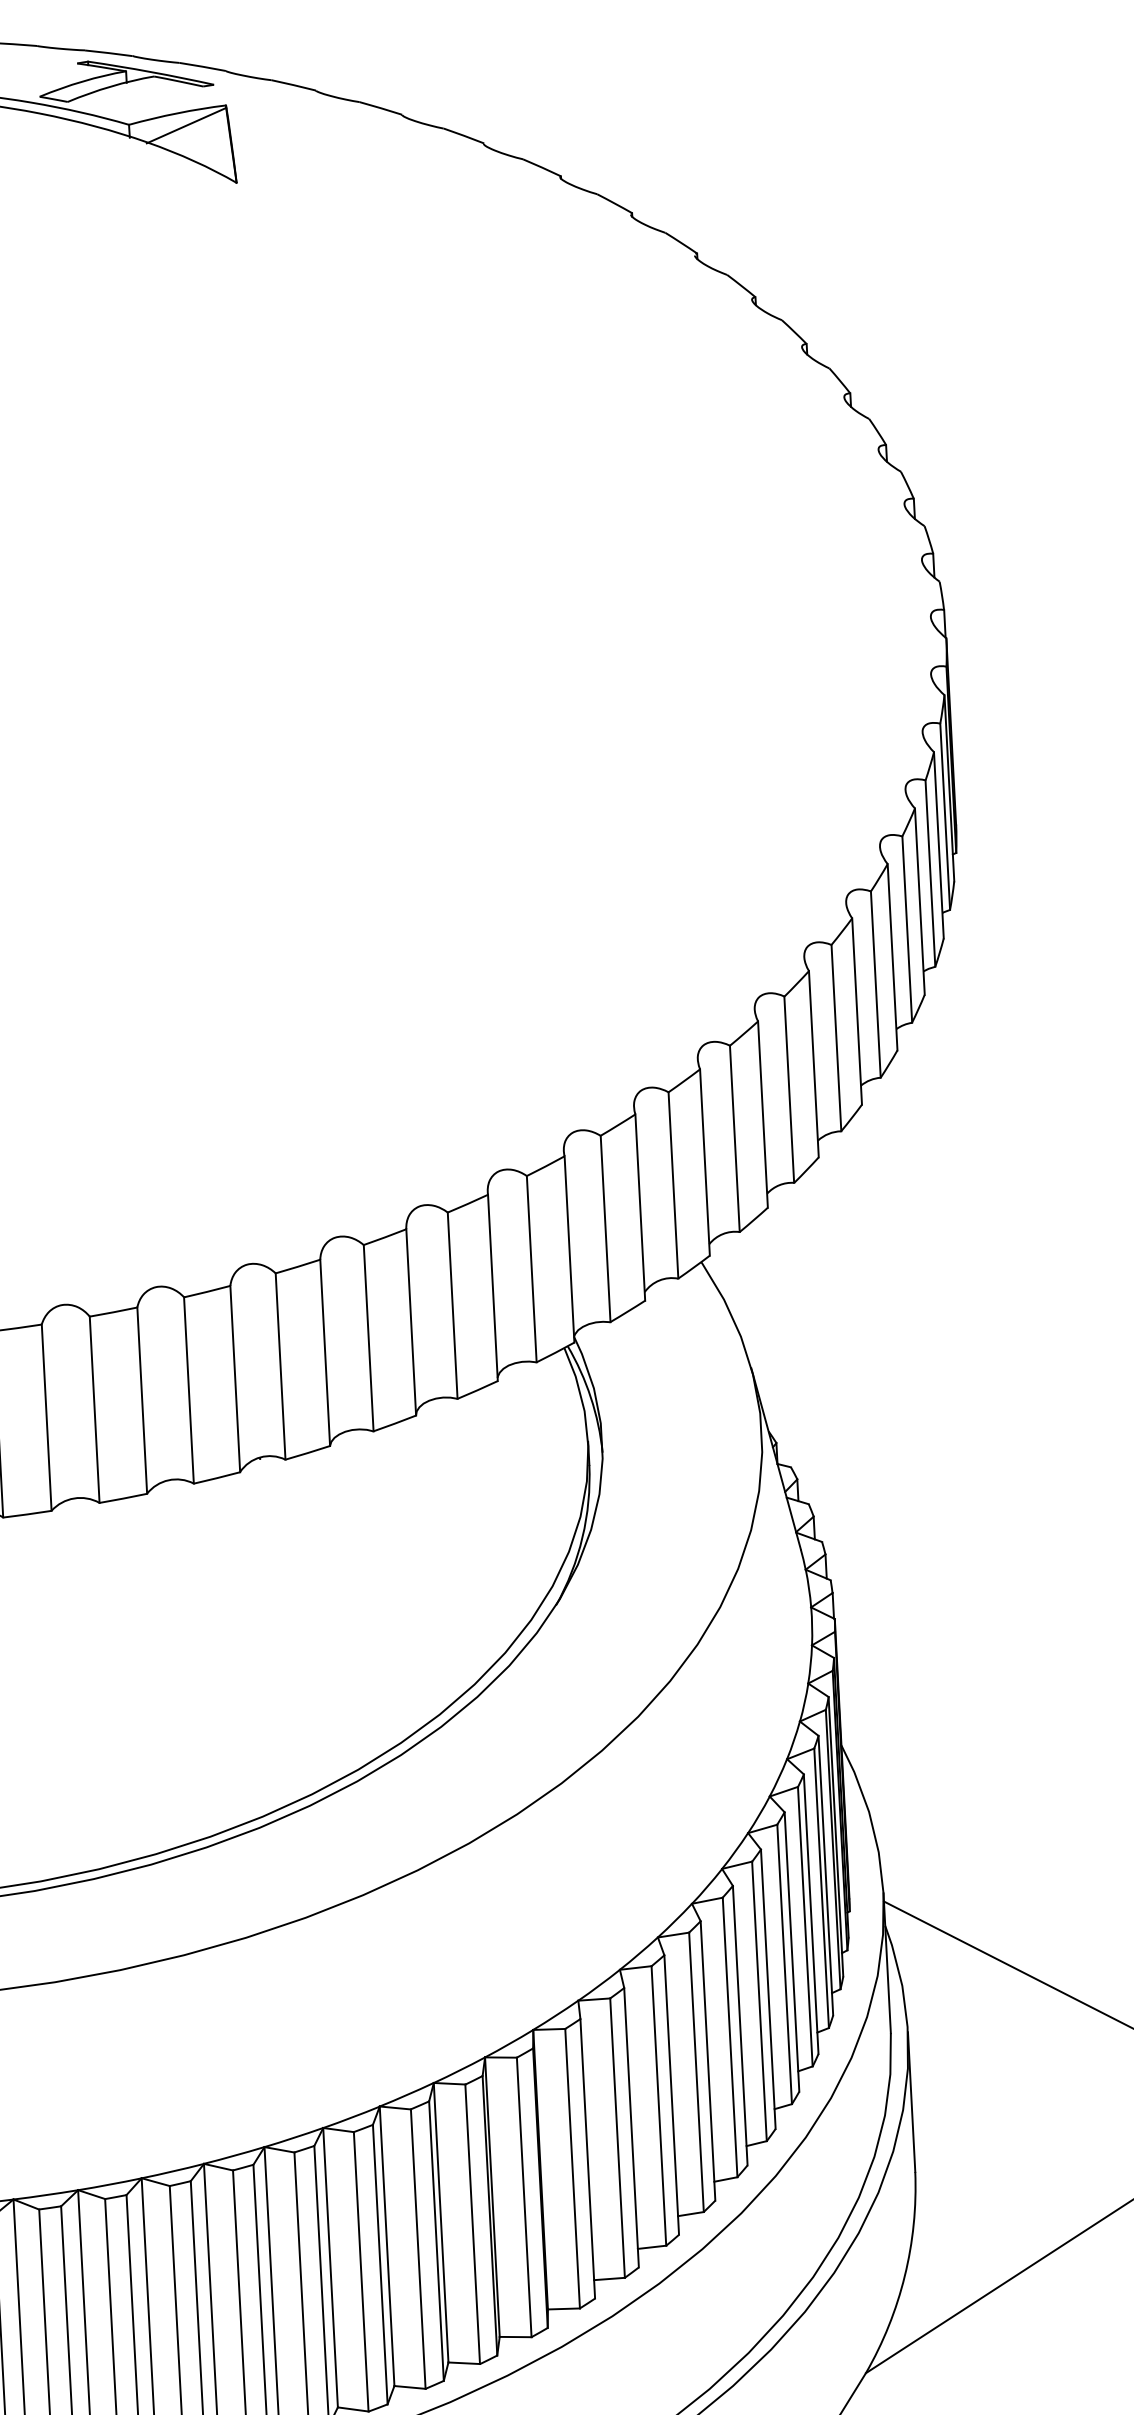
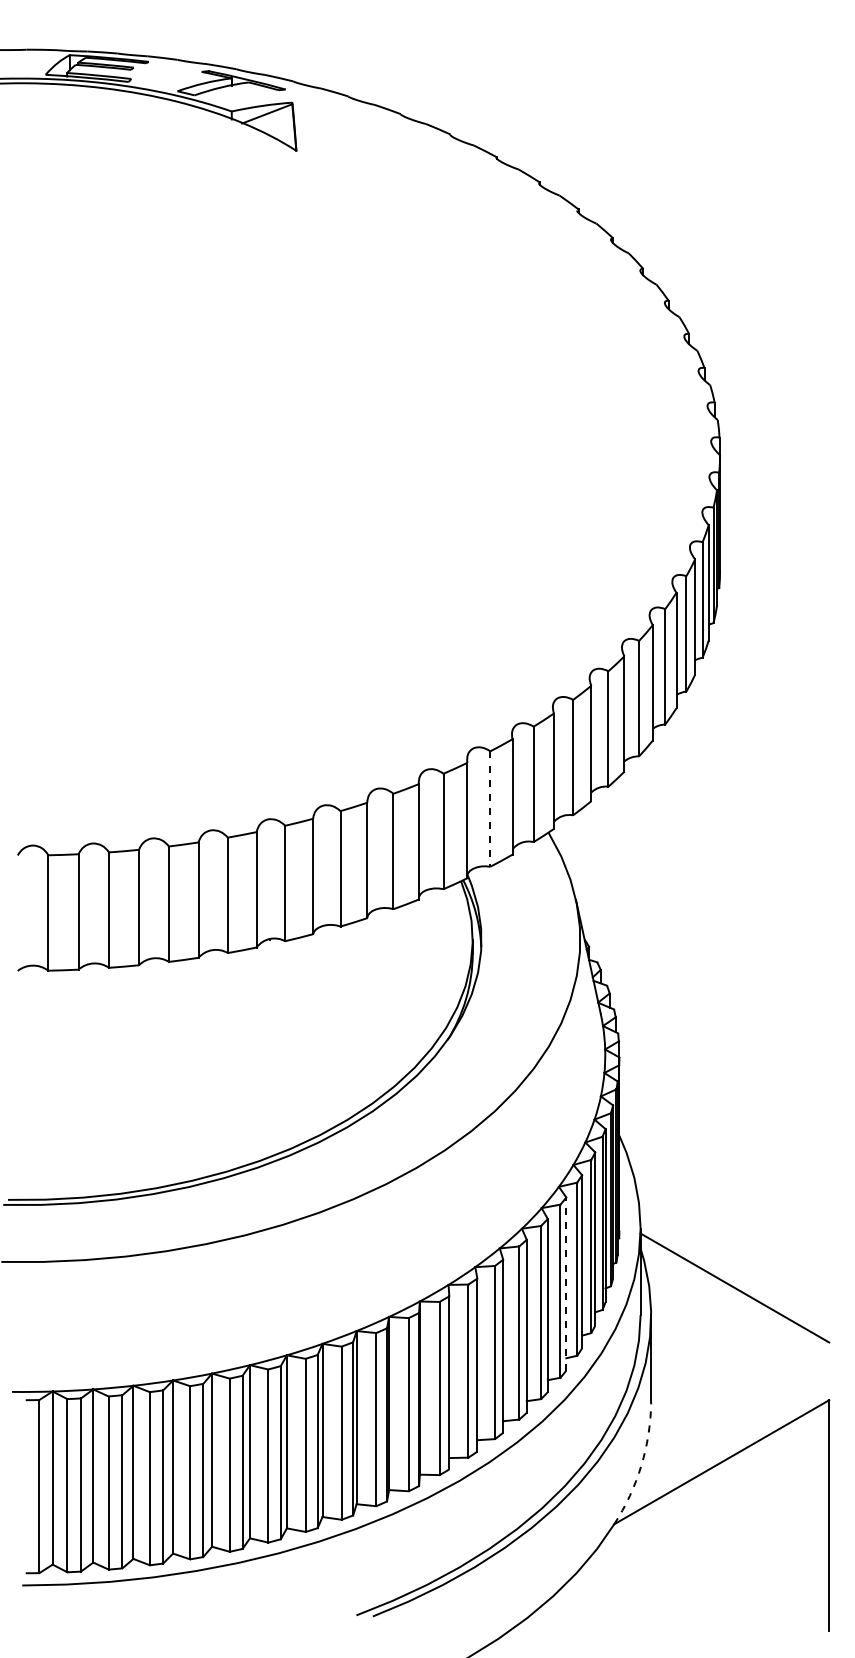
line: (605, 1229) -> (490, 809), solid -> dashed
line: (768, 1990) -> (566, 1284), solid -> dashed
arc: (905, 2275) -> (641, 1465), solid -> dashed

